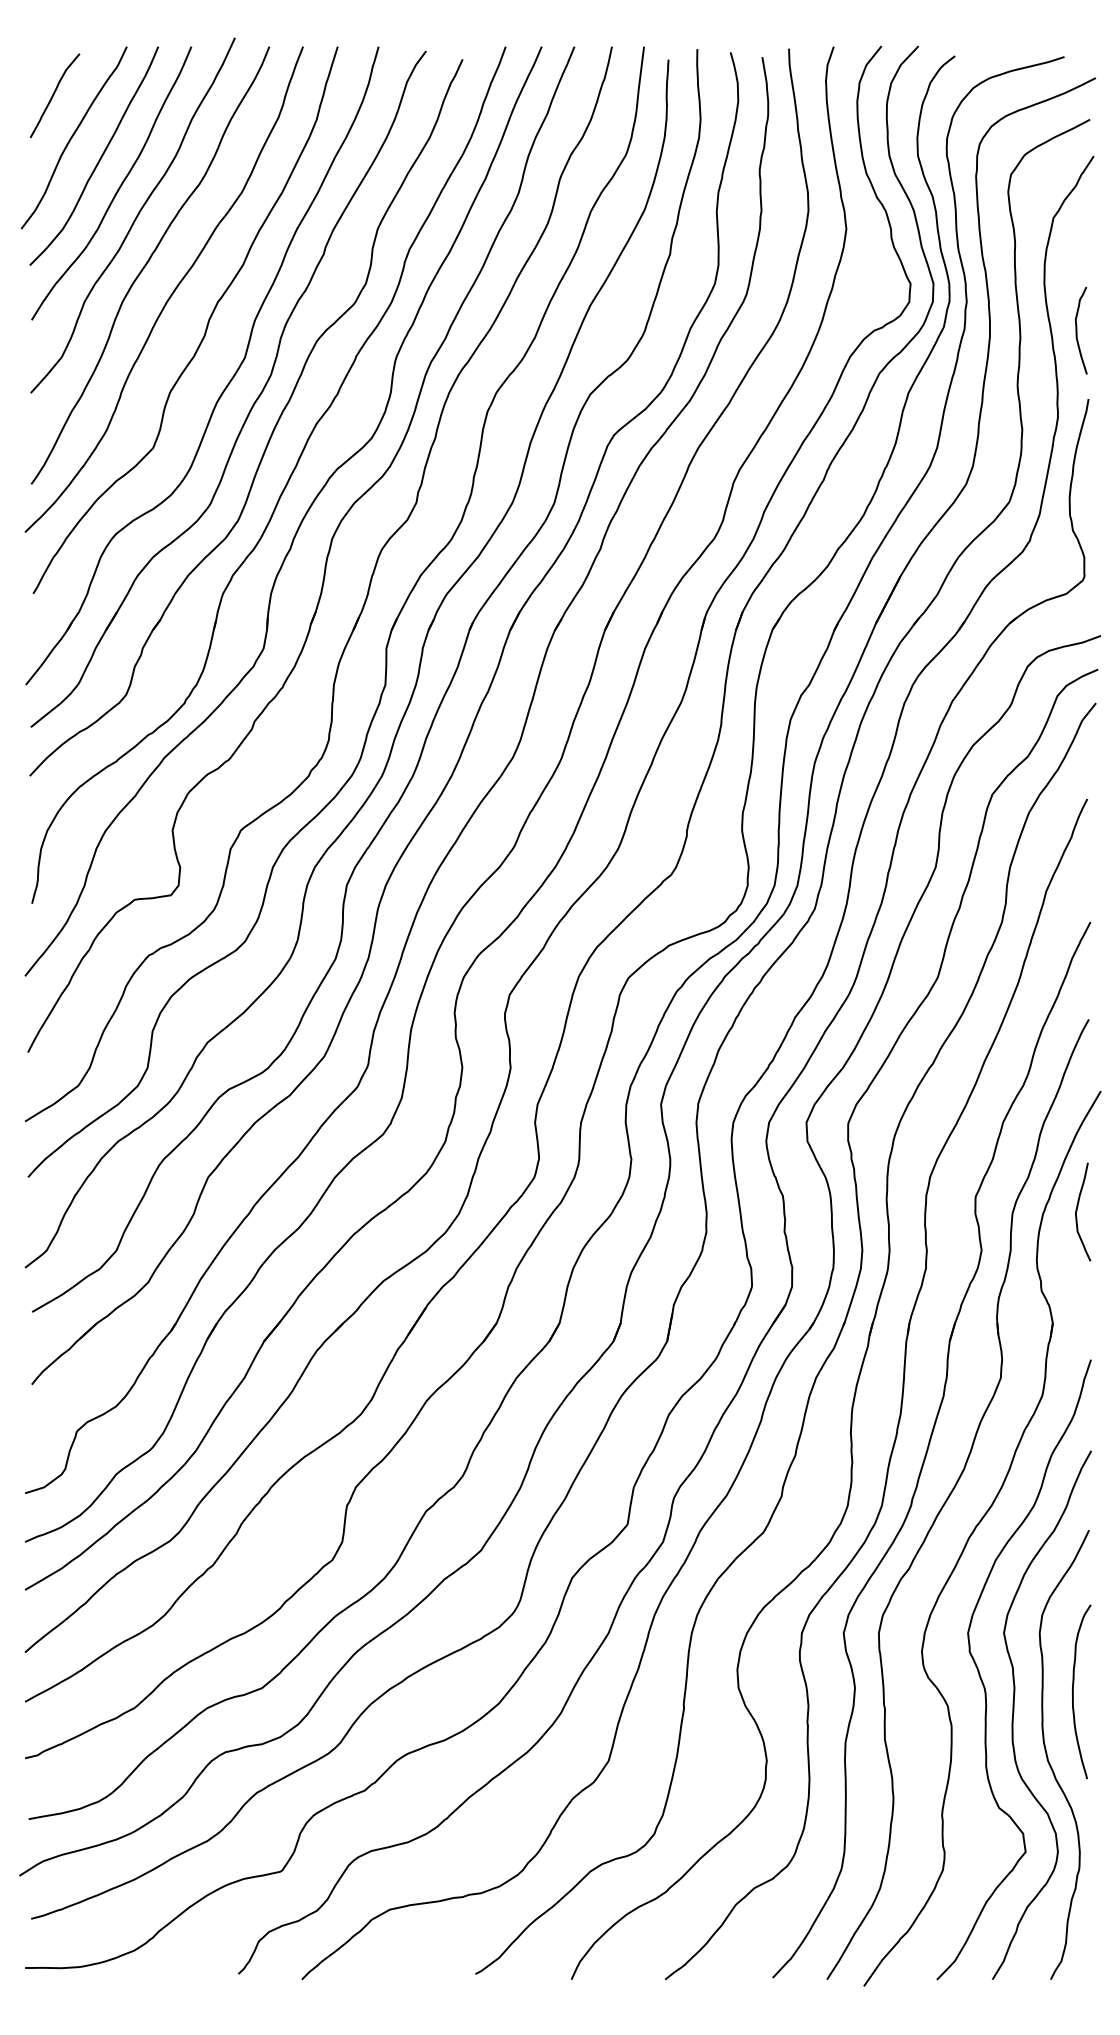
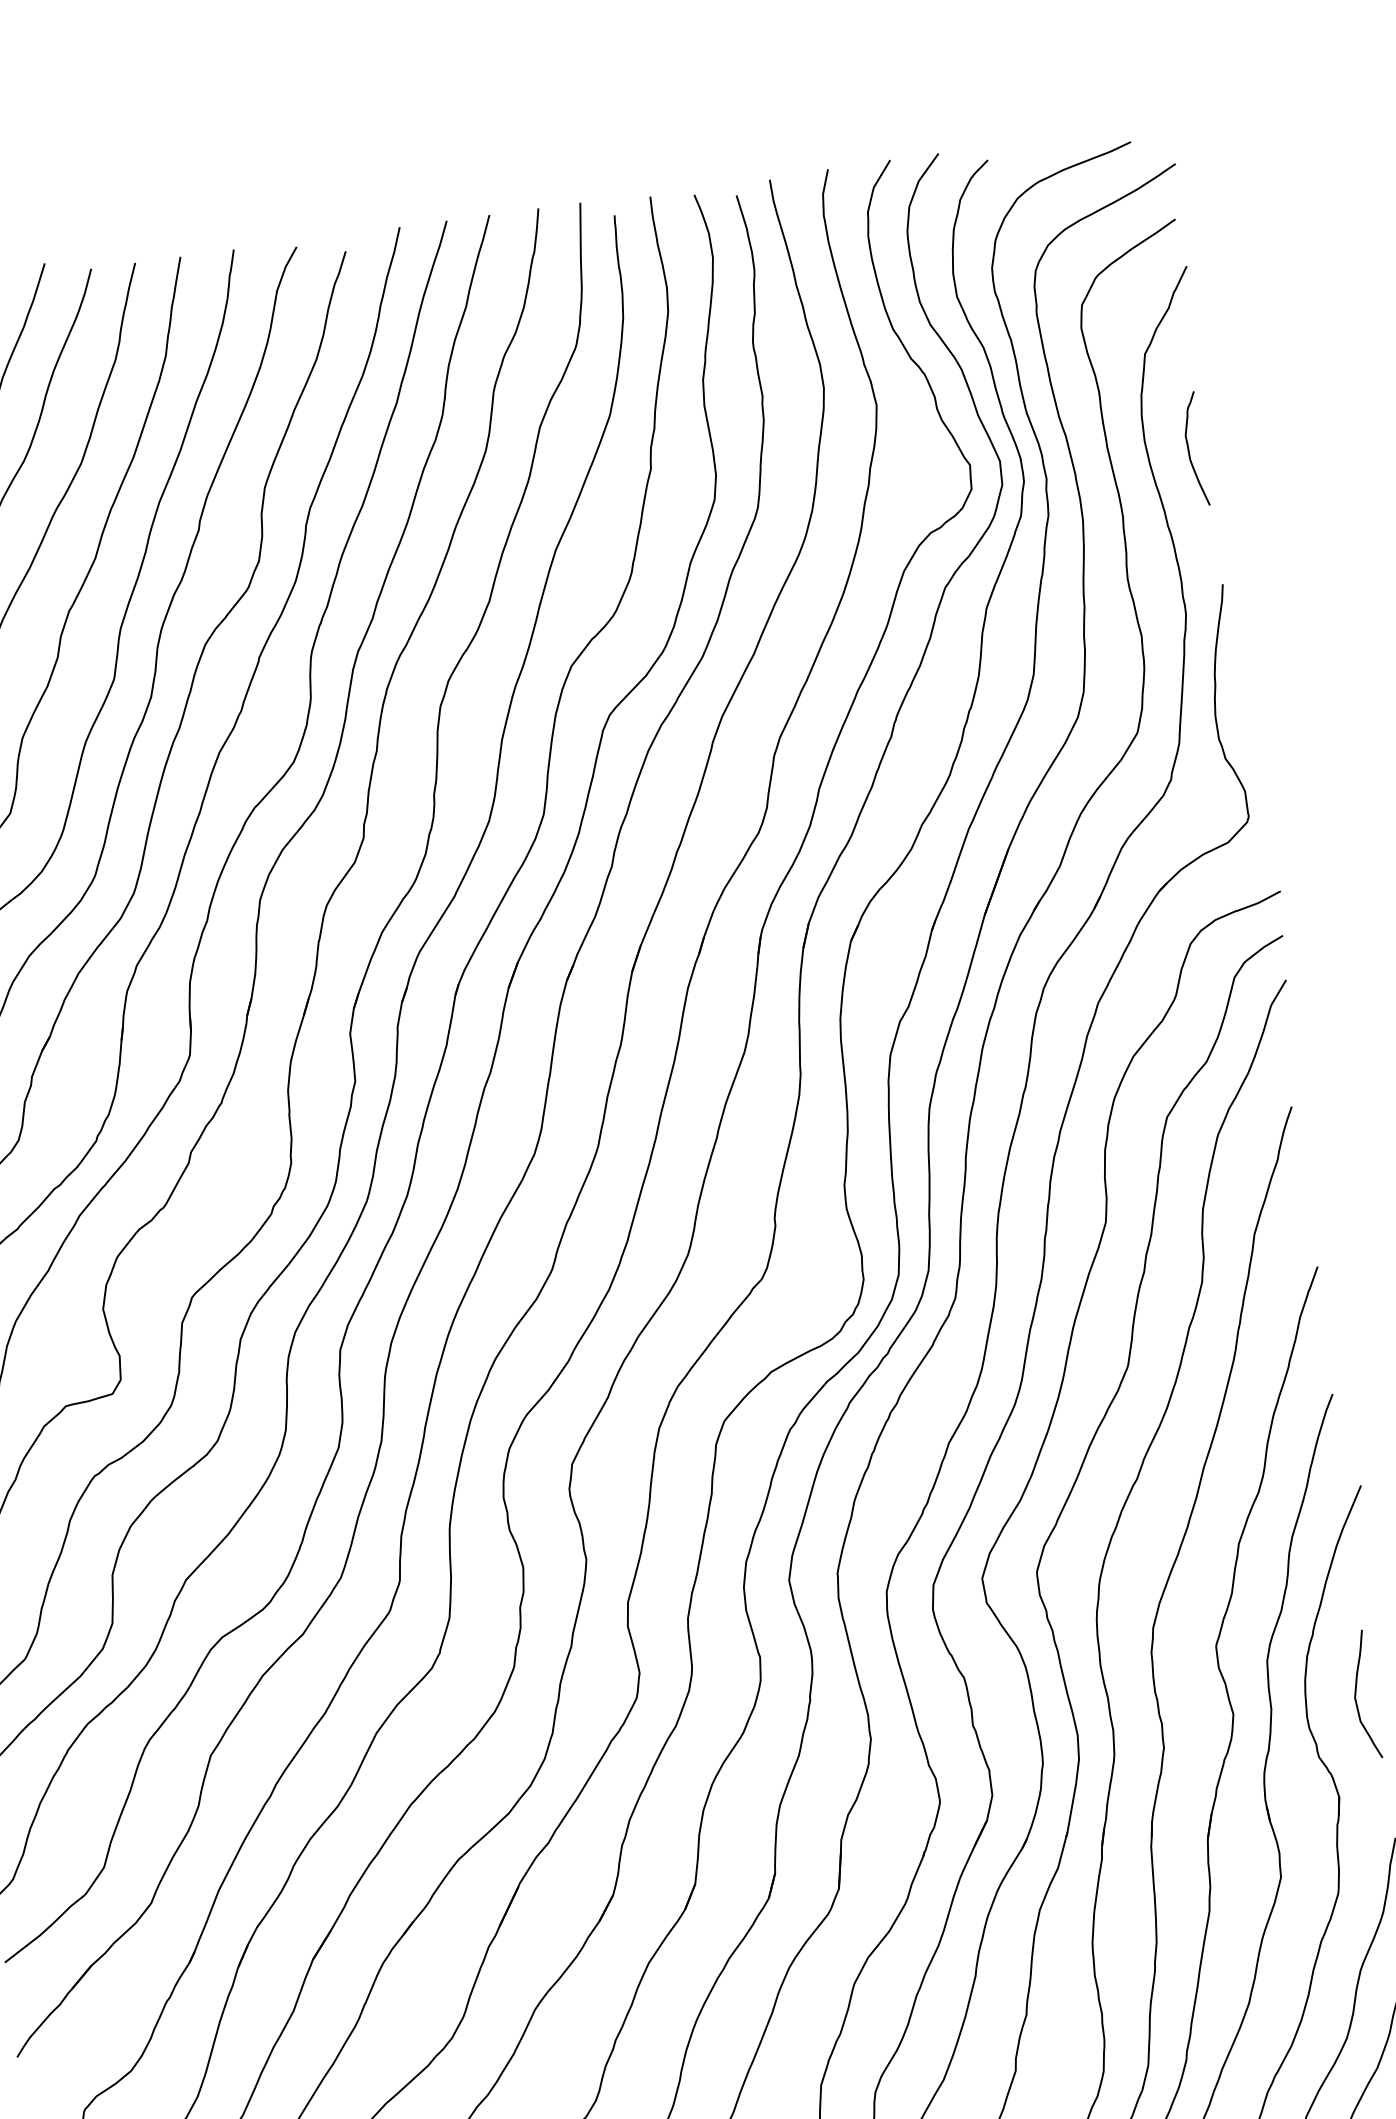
curve: (1077, 330) -> (1189, 449), moved
curve: (1077, 1211) -> (1356, 1695), moved

